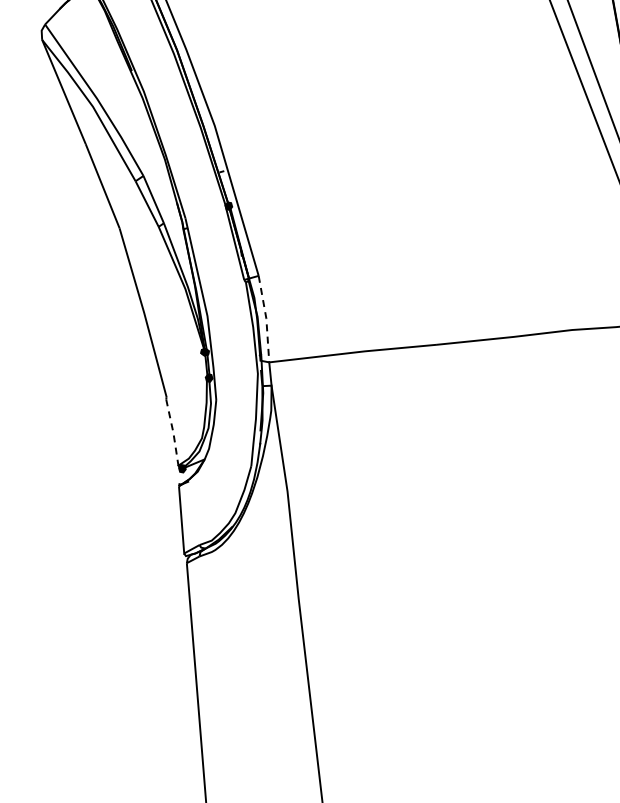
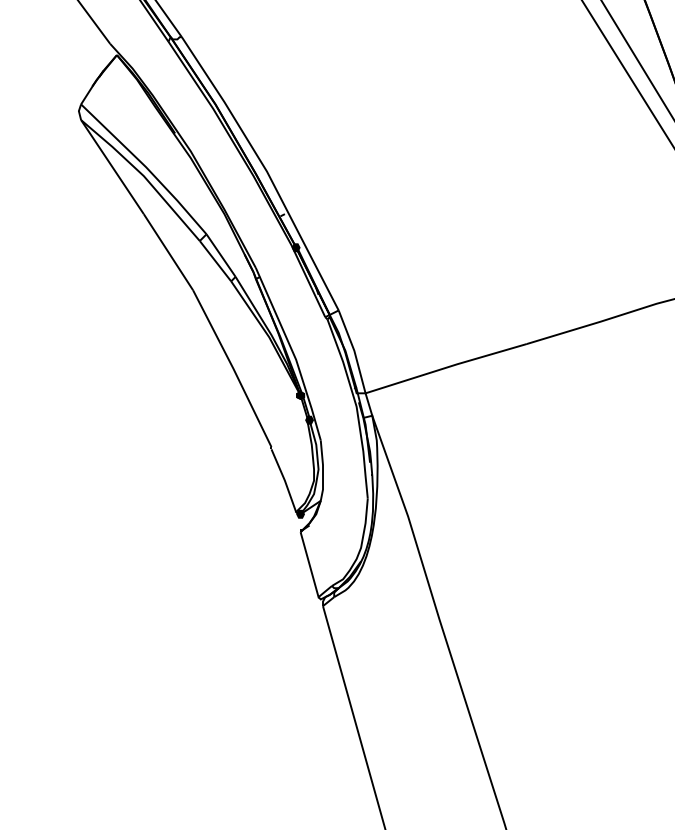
line: (266, 318) -> (354, 350), dashed -> solid
line: (173, 432) -> (284, 480), dashed -> solid

